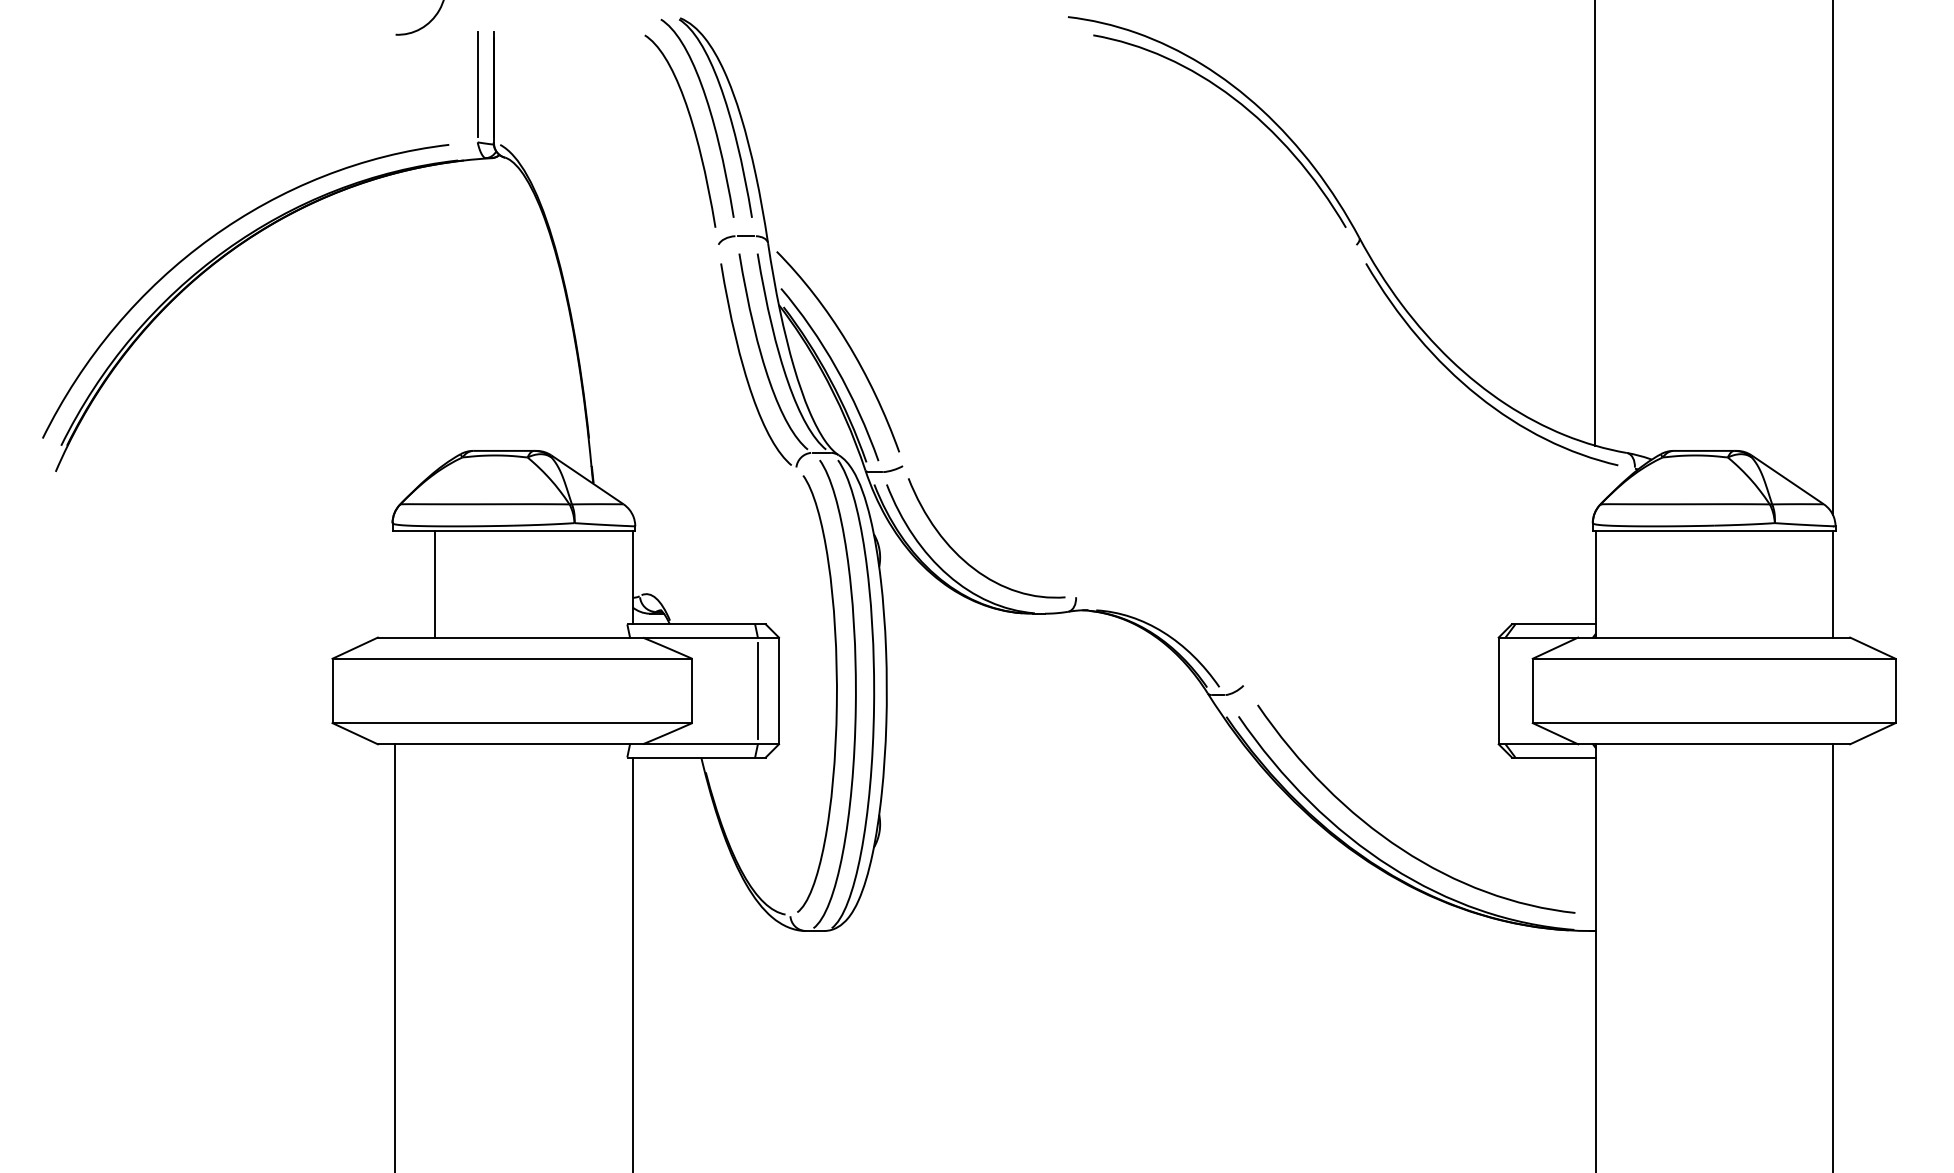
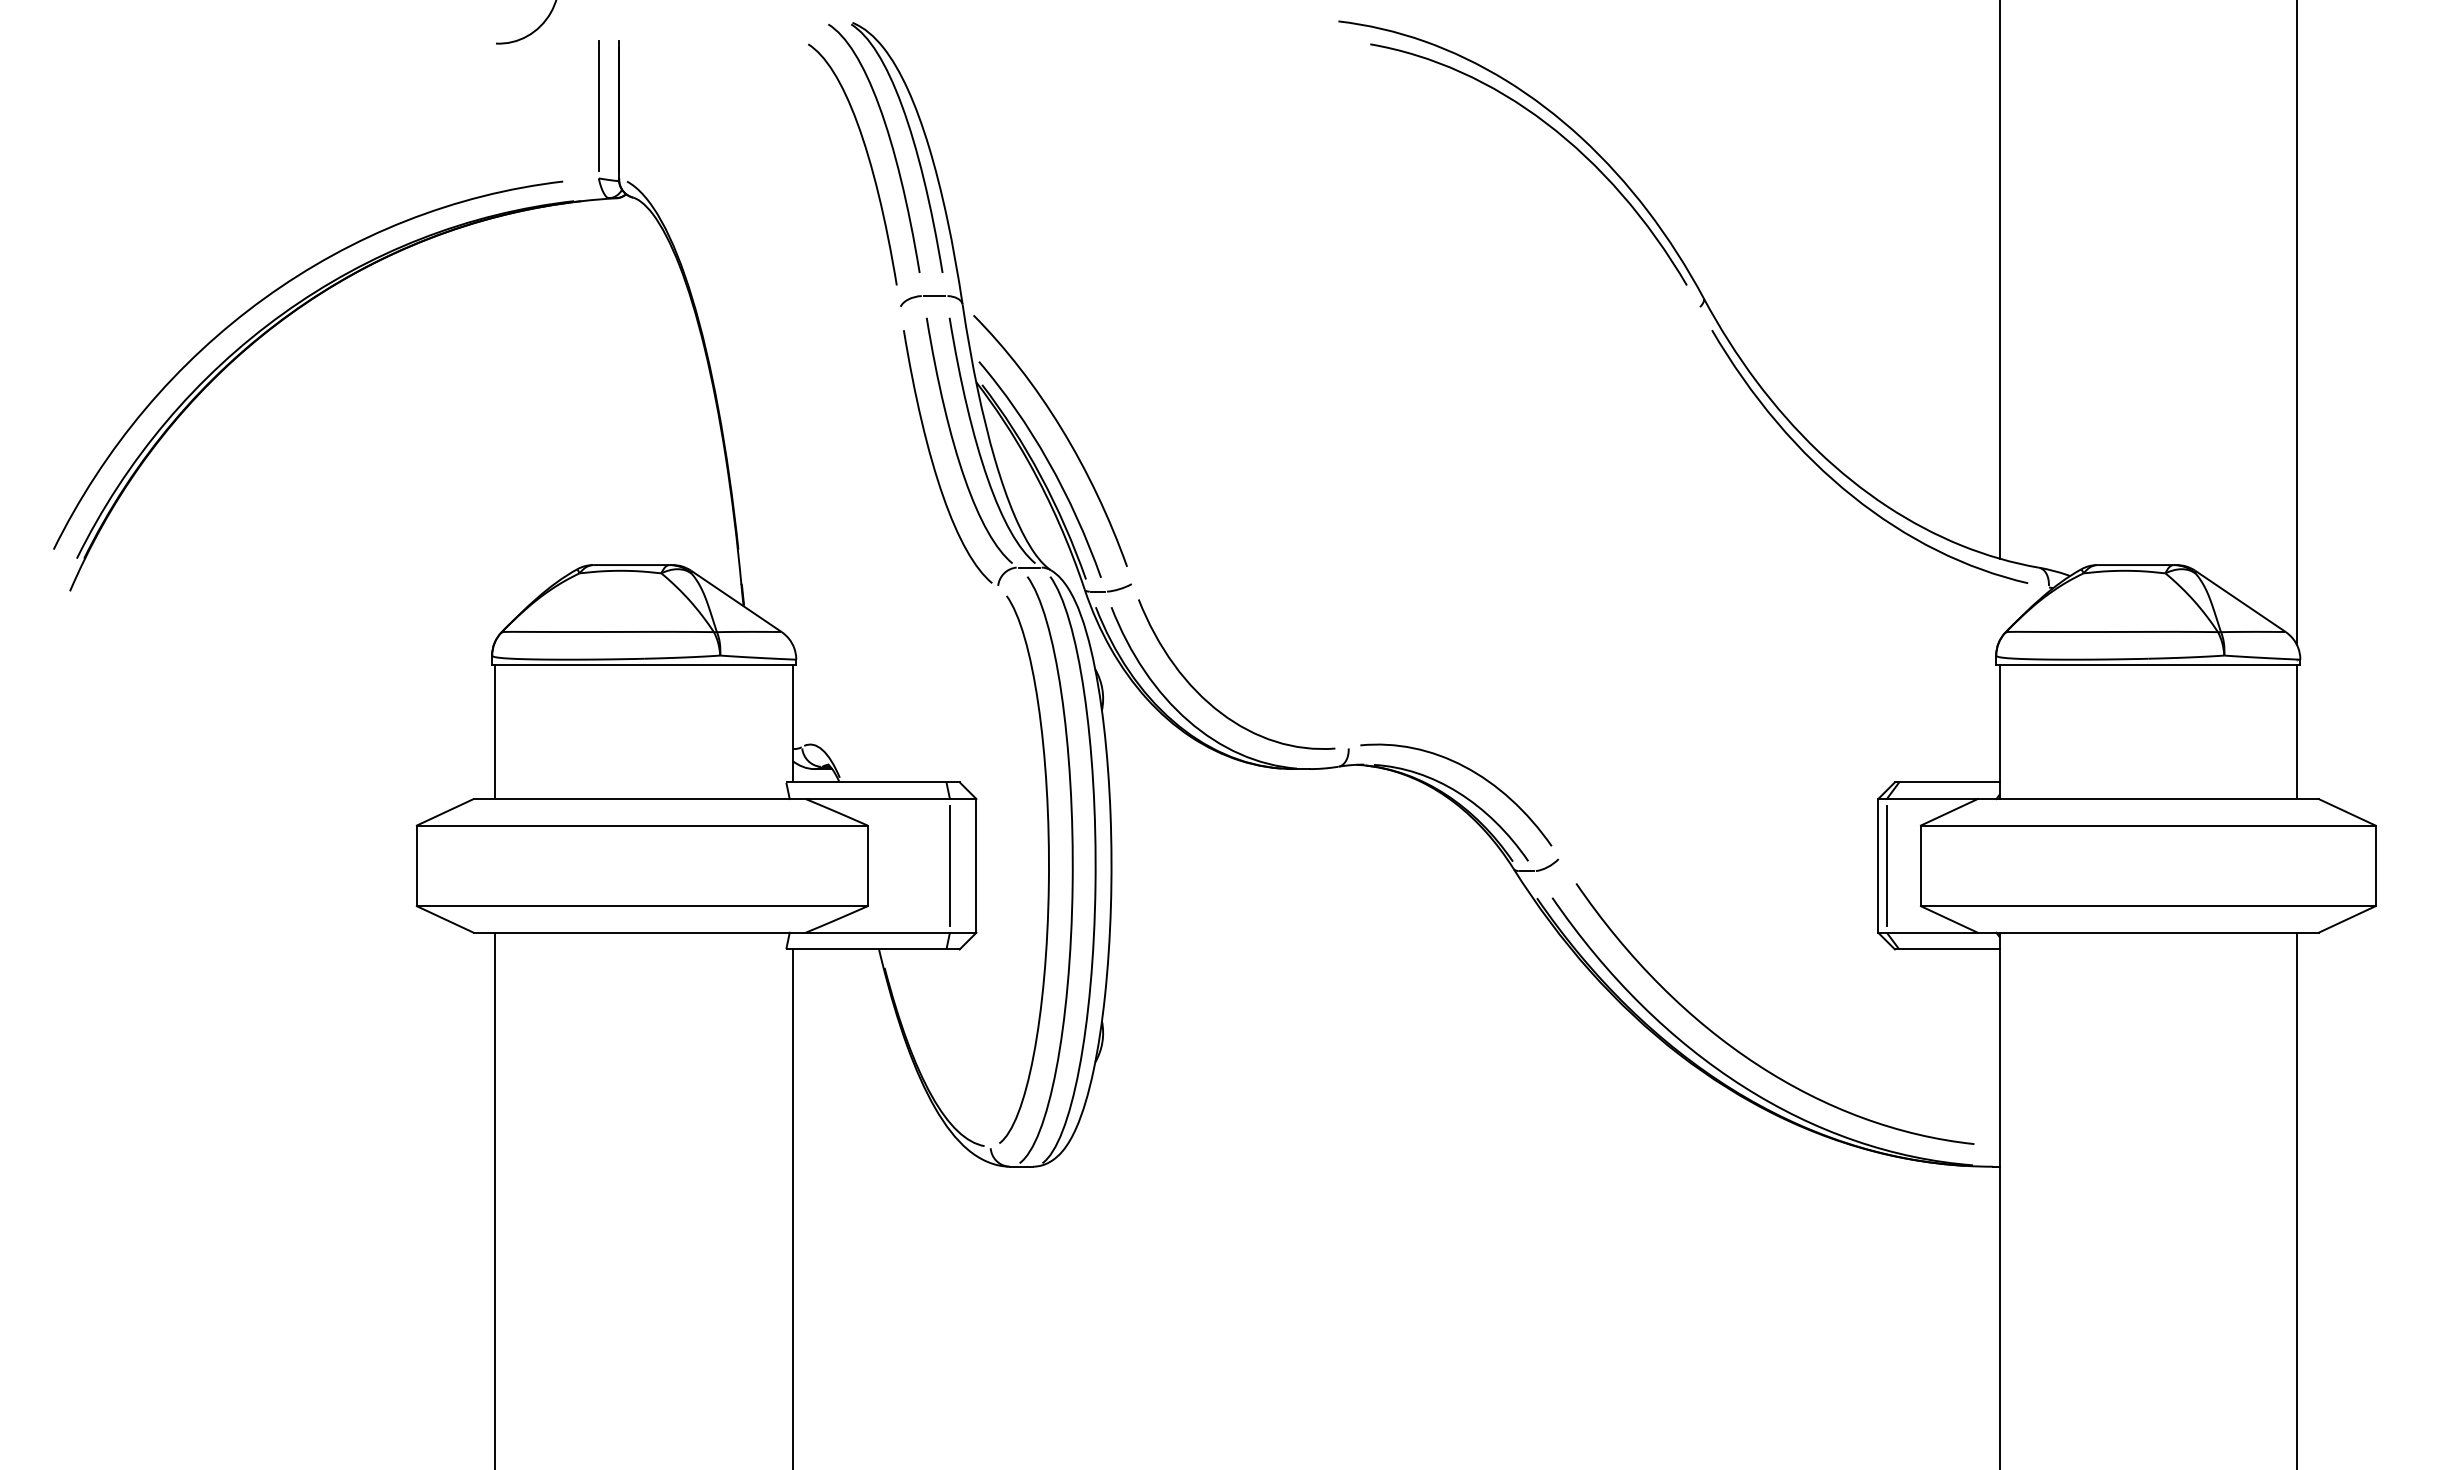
line: (435, 584) -> (495, 732), moved
curve: (1174, 616) -> (1472, 772), added
line: (1505, 690) -> (1886, 865), added

